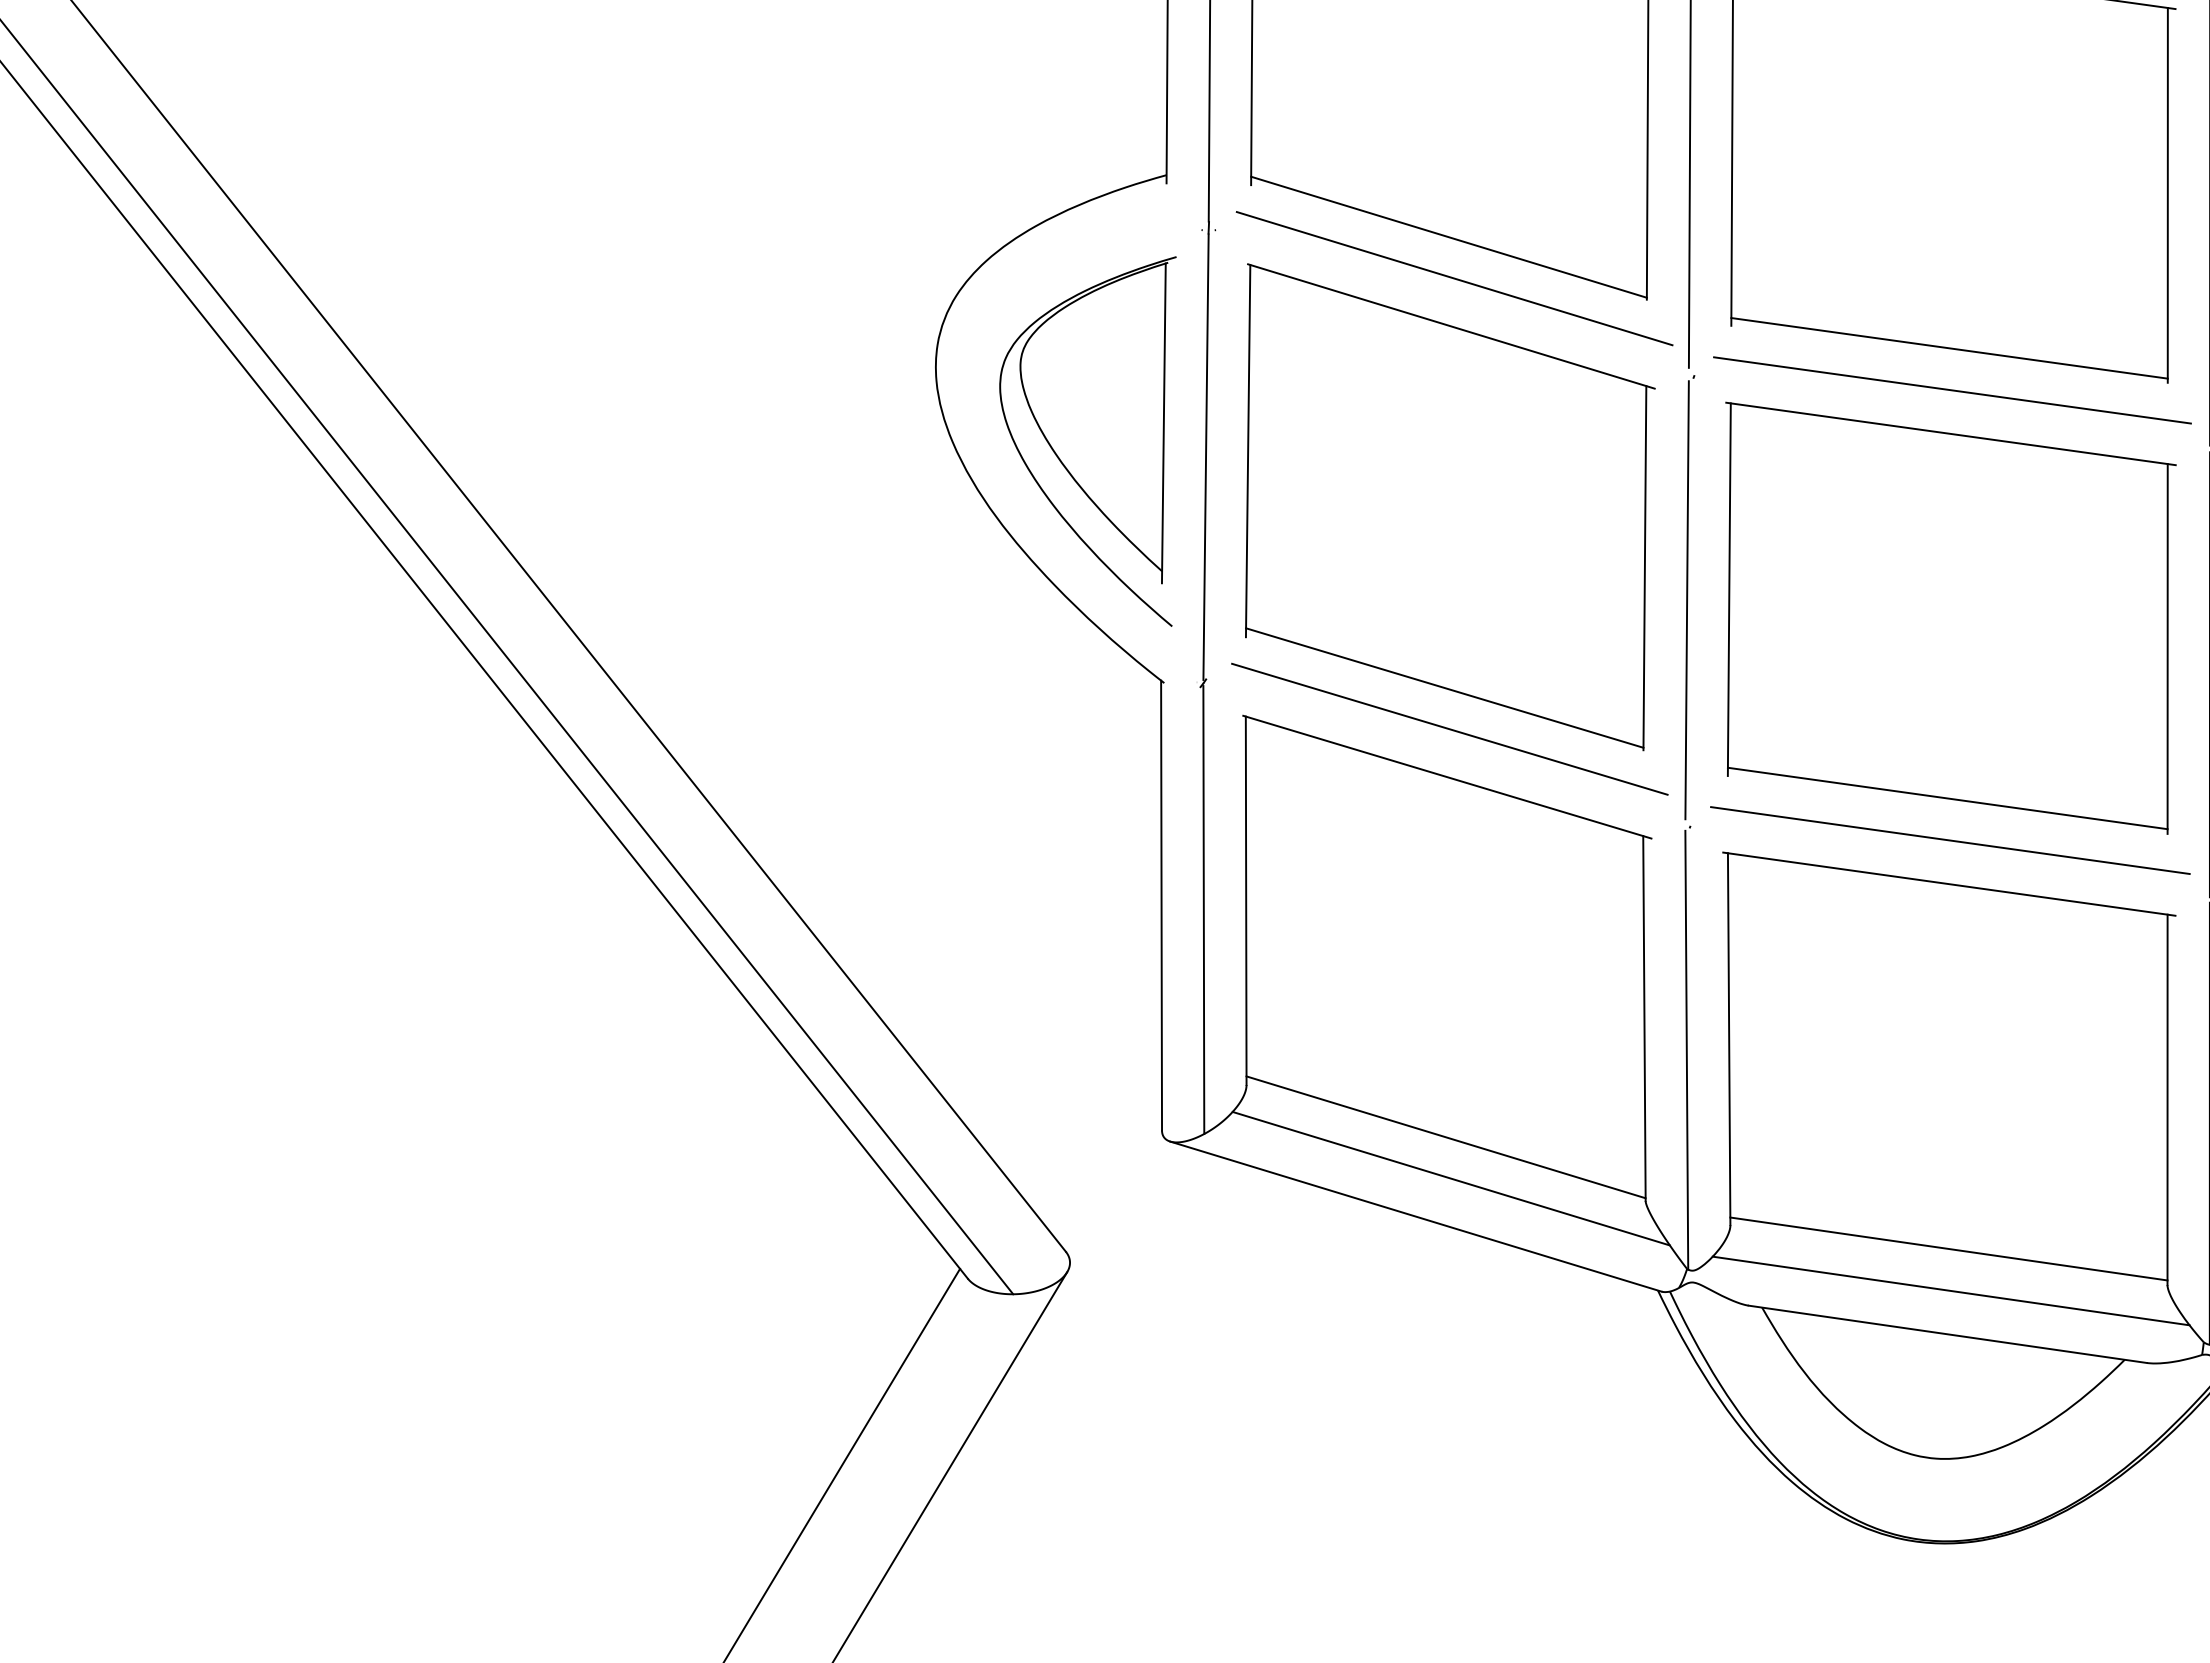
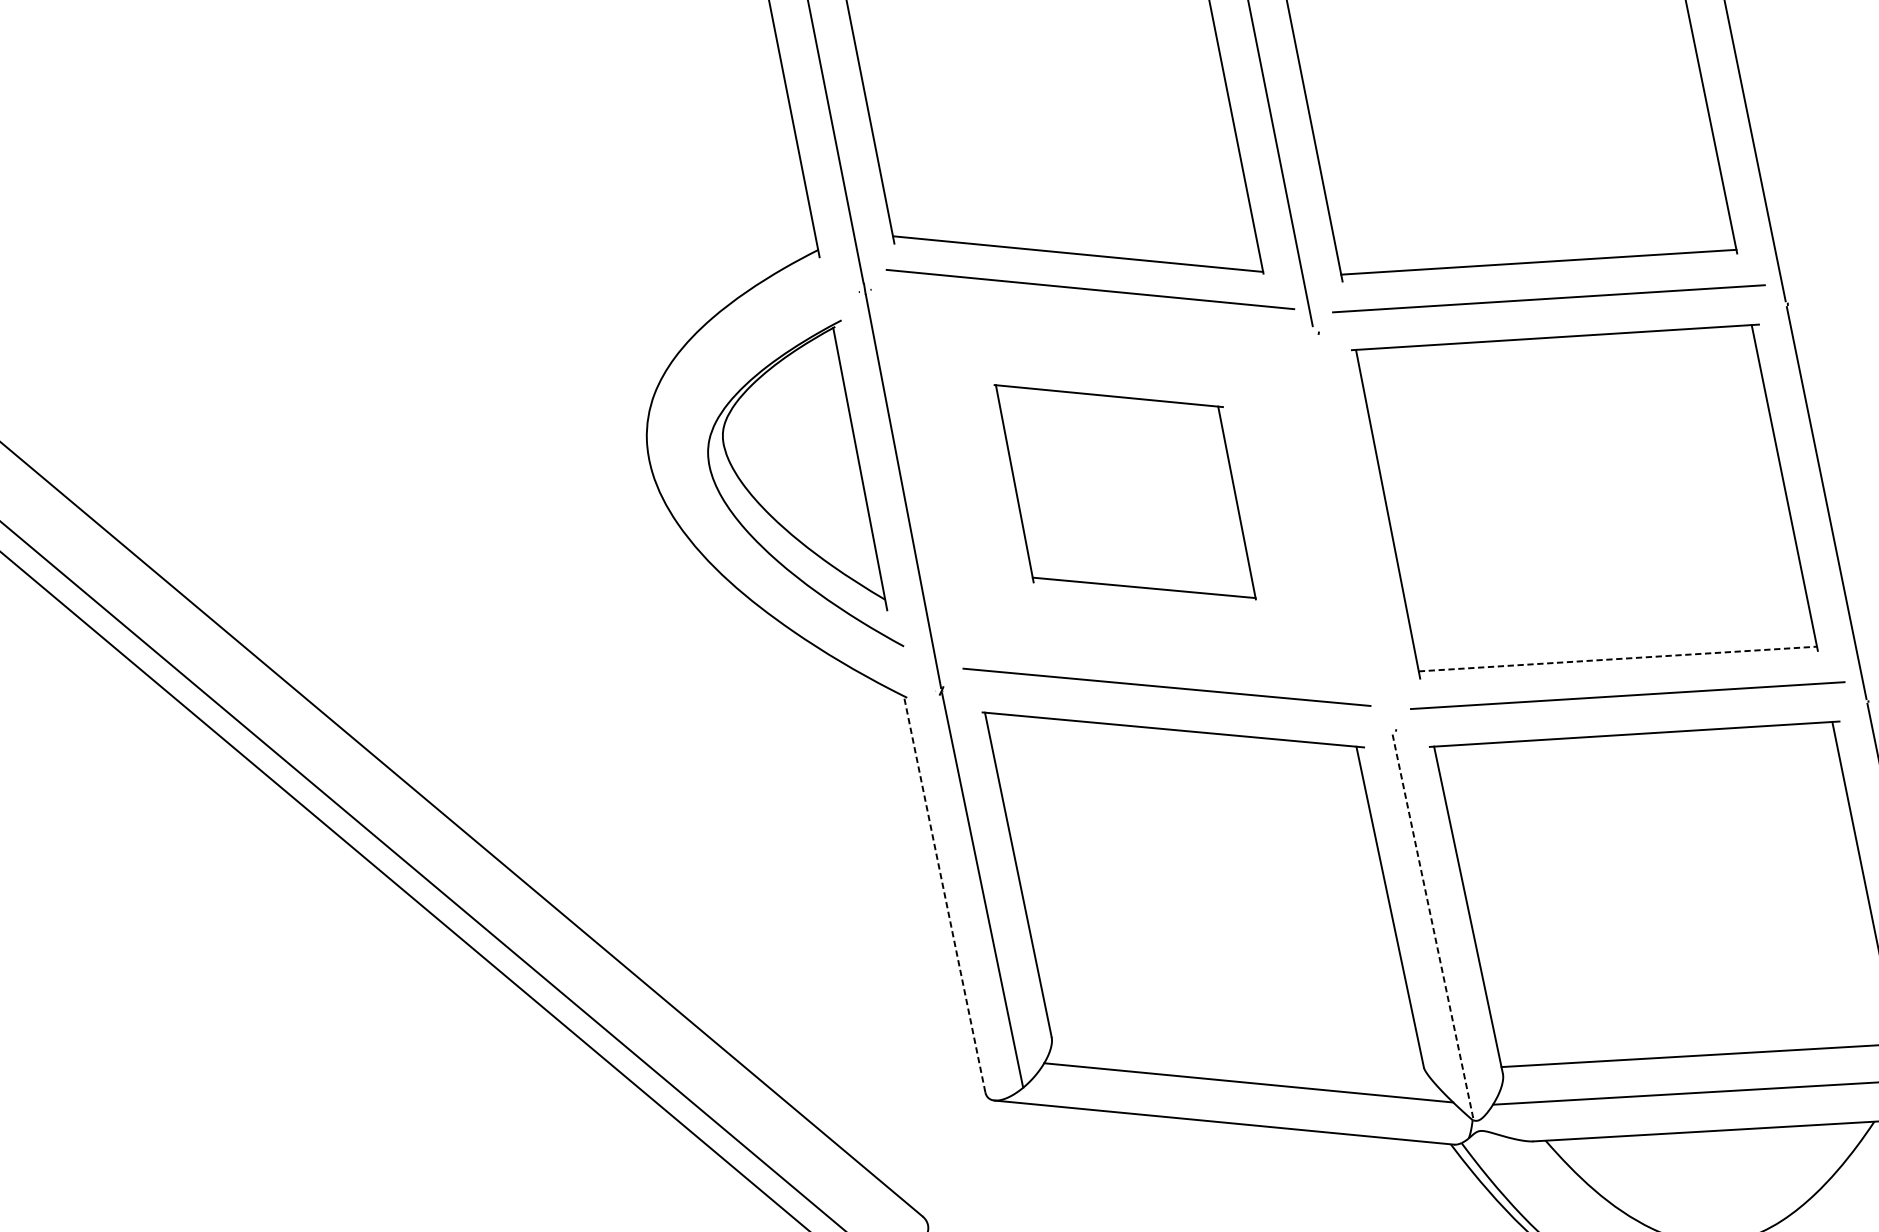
part: (1450, 507) -> (1127, 491), size x0.6
line: (1686, 600) -> (1352, 531), removed
line: (1947, 798) -> (1617, 659), solid -> dashed
line: (1161, 905) -> (944, 894), solid -> dashed
line: (1686, 1050) -> (1432, 927), solid -> dashed
line: (1445, 1137) -> (1236, 1047), removed

